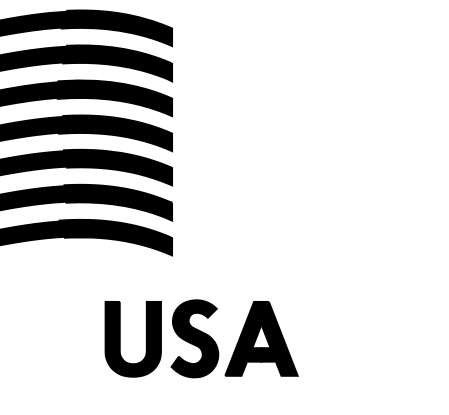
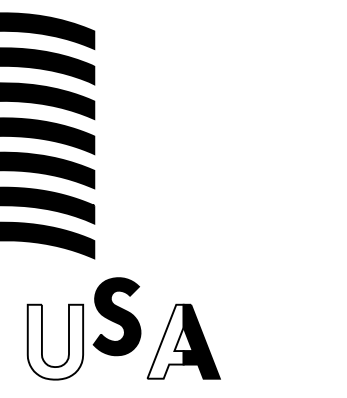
fill: (132, 338) -> (54, 341), removed
part: (194, 338) -> (116, 316), moved
fill: (243, 338) -> (165, 341), removed

